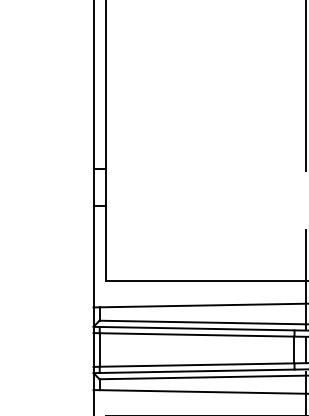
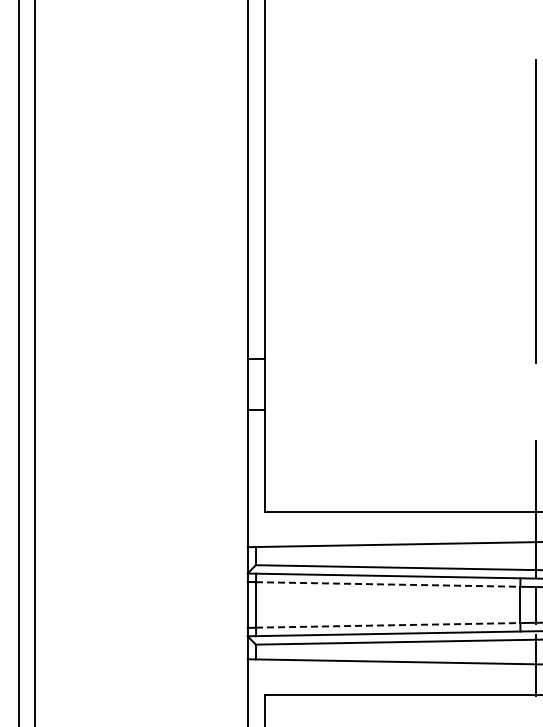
line: (197, 334) -> (388, 584), solid -> dashed
line: (197, 365) -> (388, 625), solid -> dashed

